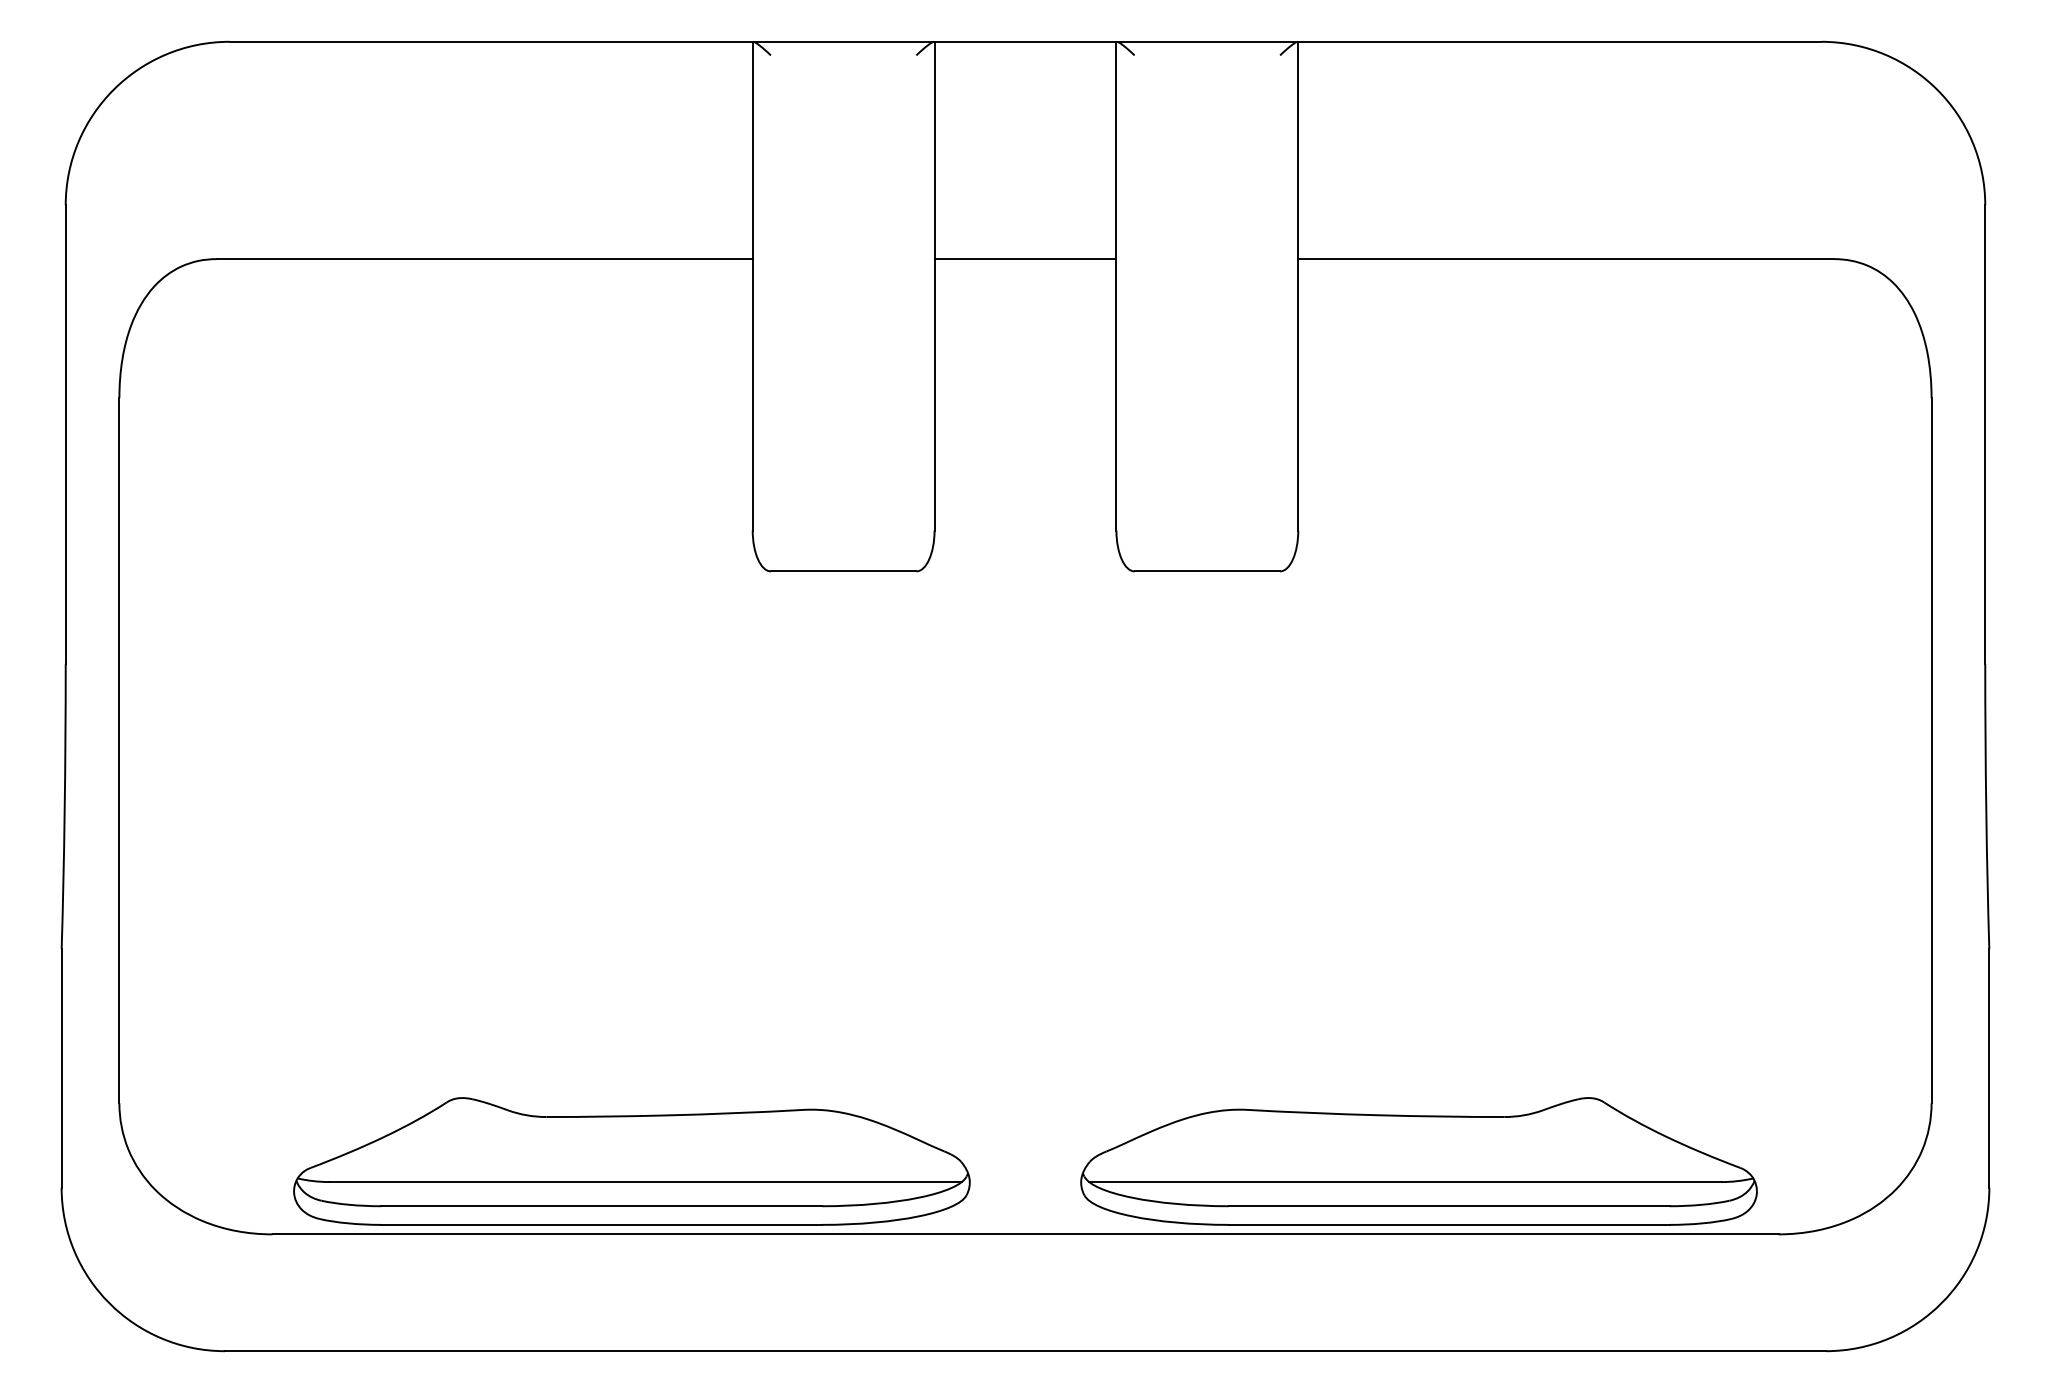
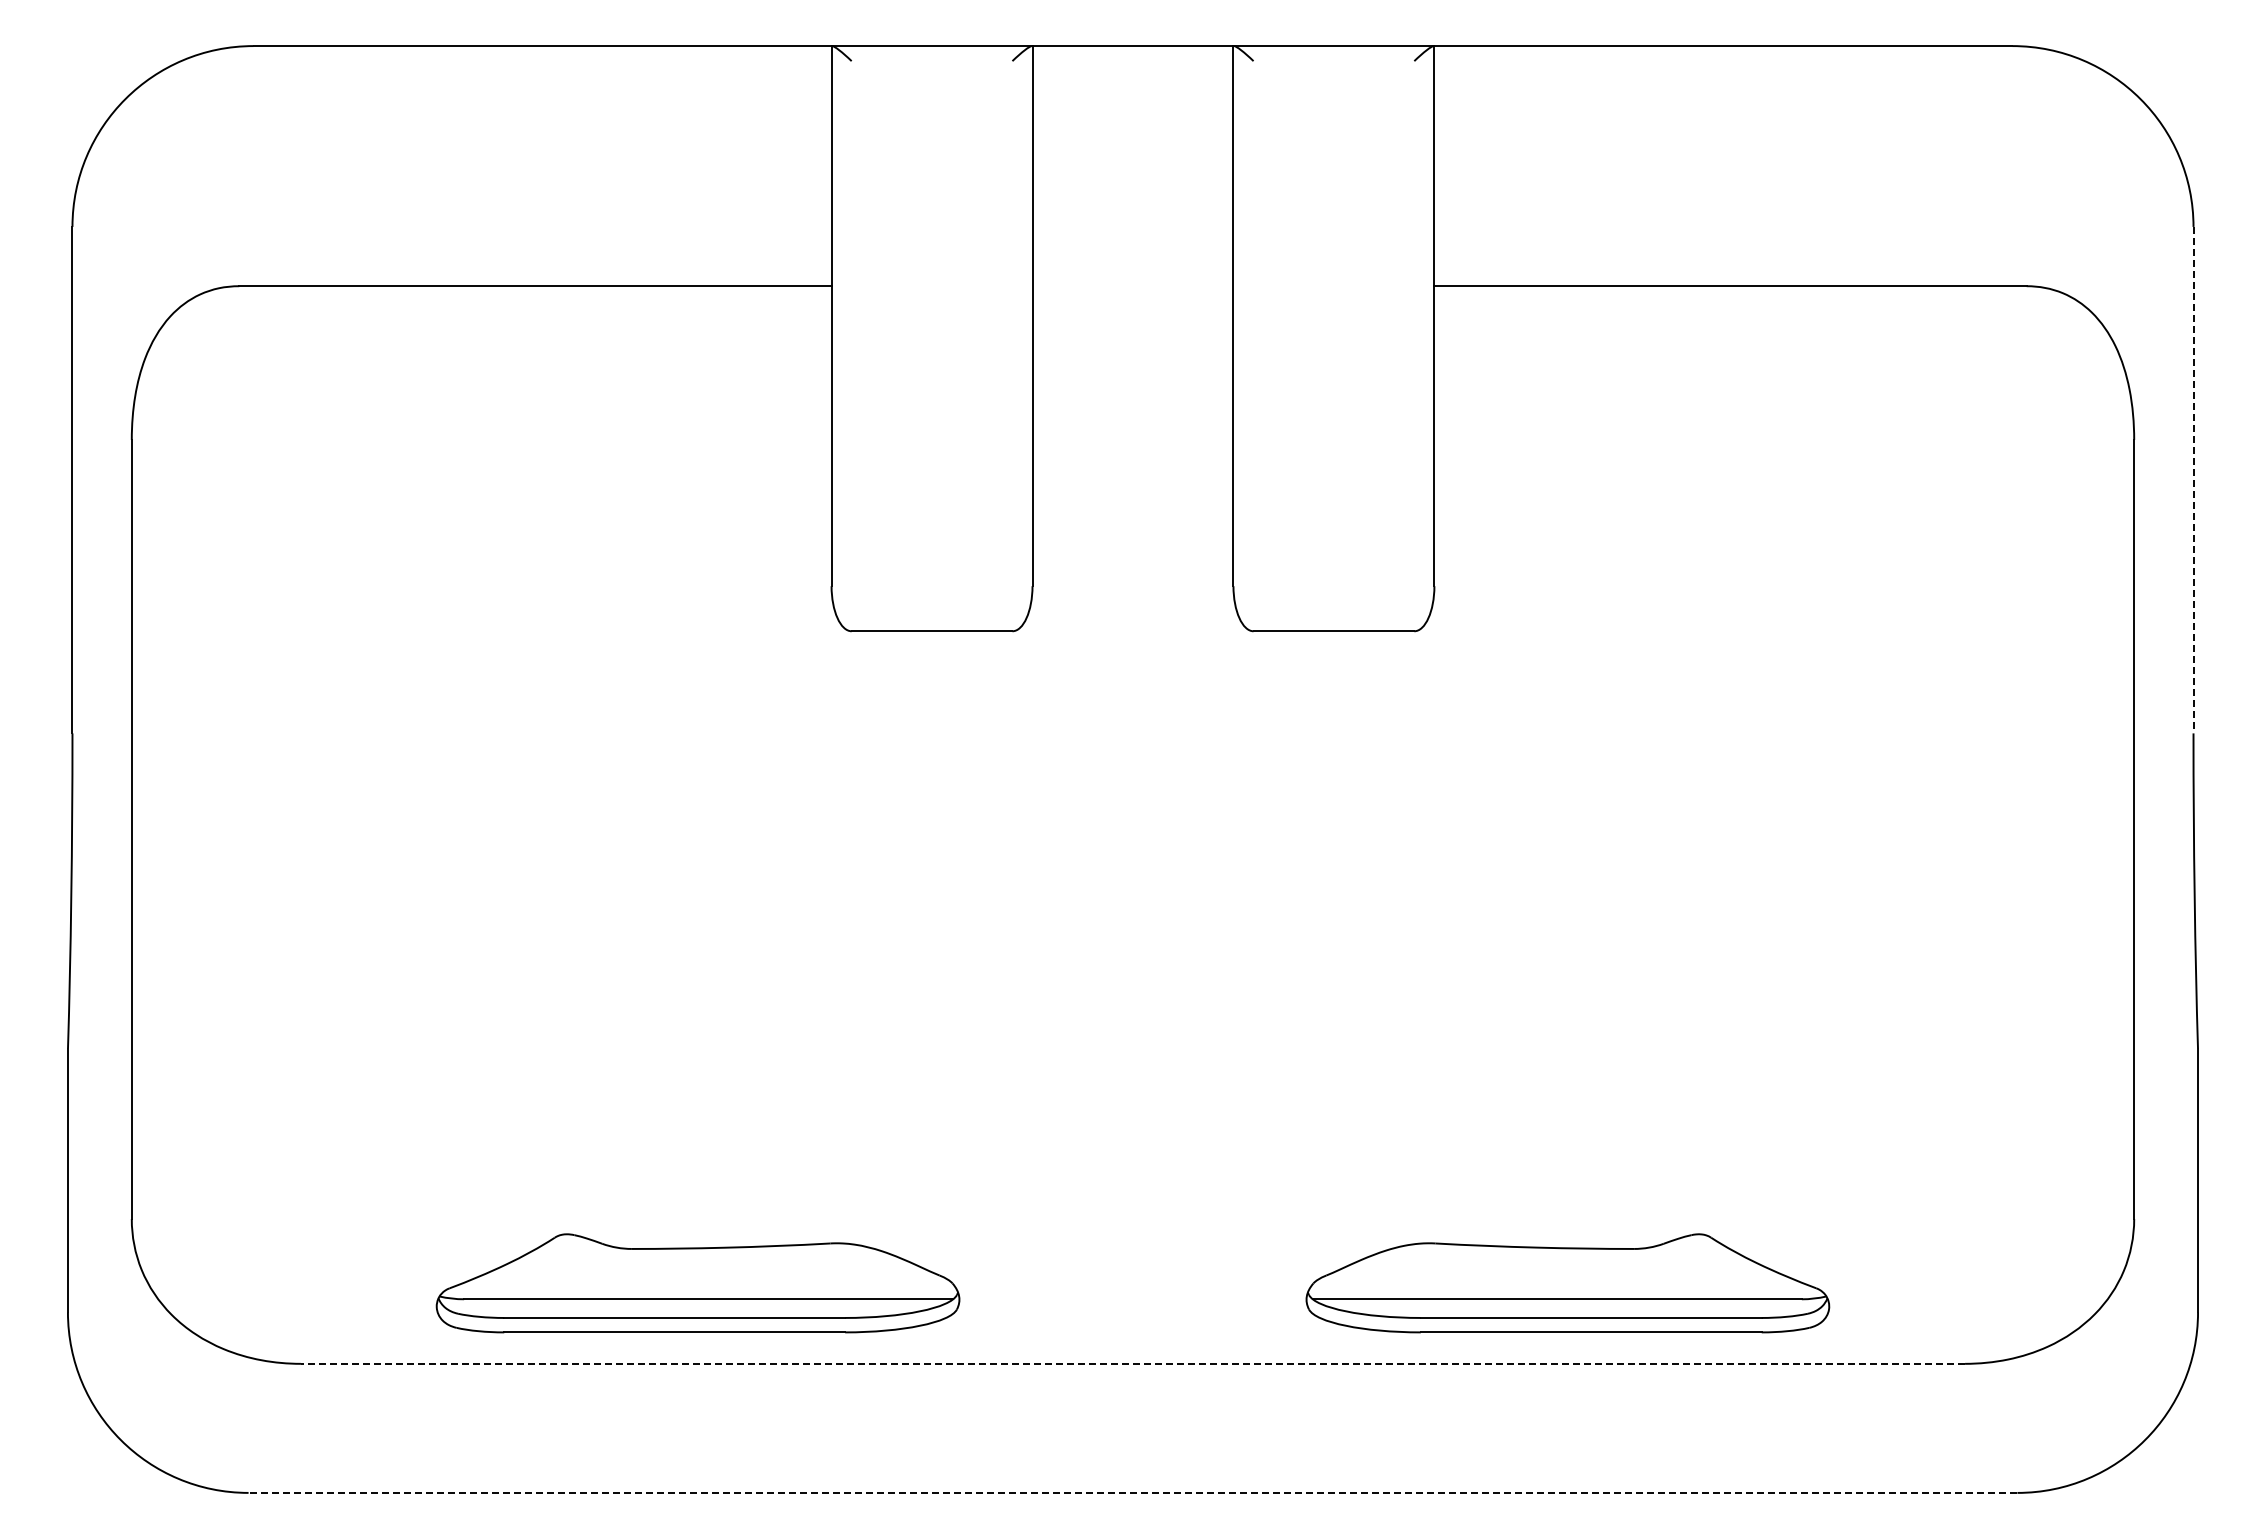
line: (1025, 259) -> (1132, 286), removed
line: (1985, 434) -> (2193, 480), solid -> dashed
part: (631, 1161) -> (697, 1283), size x0.7
part: (1418, 1161) -> (1567, 1283), size x0.7
line: (1025, 1234) -> (1132, 1363), solid -> dashed
line: (1025, 1350) -> (1132, 1492), solid -> dashed

